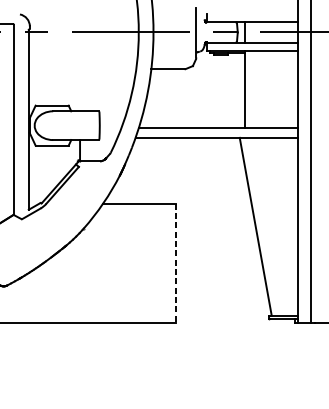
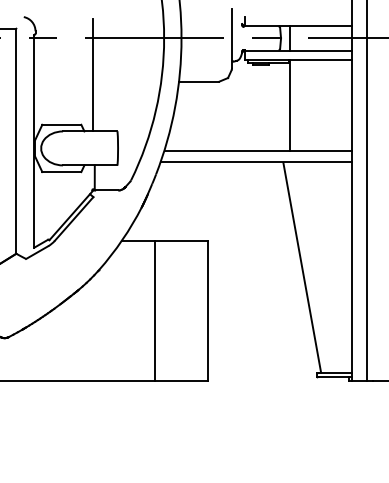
line: (78, 63) -> (93, 74), added
line: (130, 262) -> (154, 310), added
line: (175, 263) -> (207, 311), dashed -> solid

